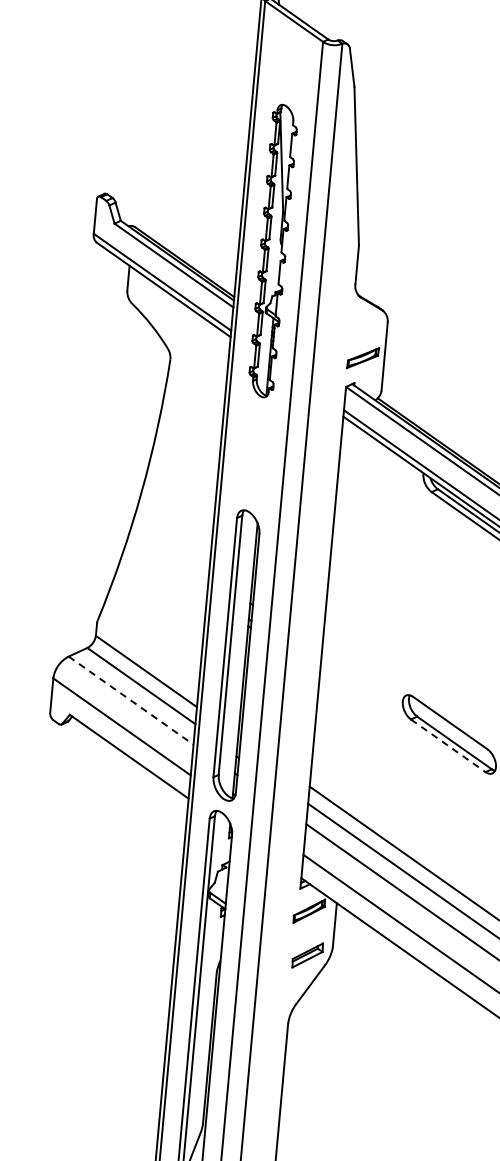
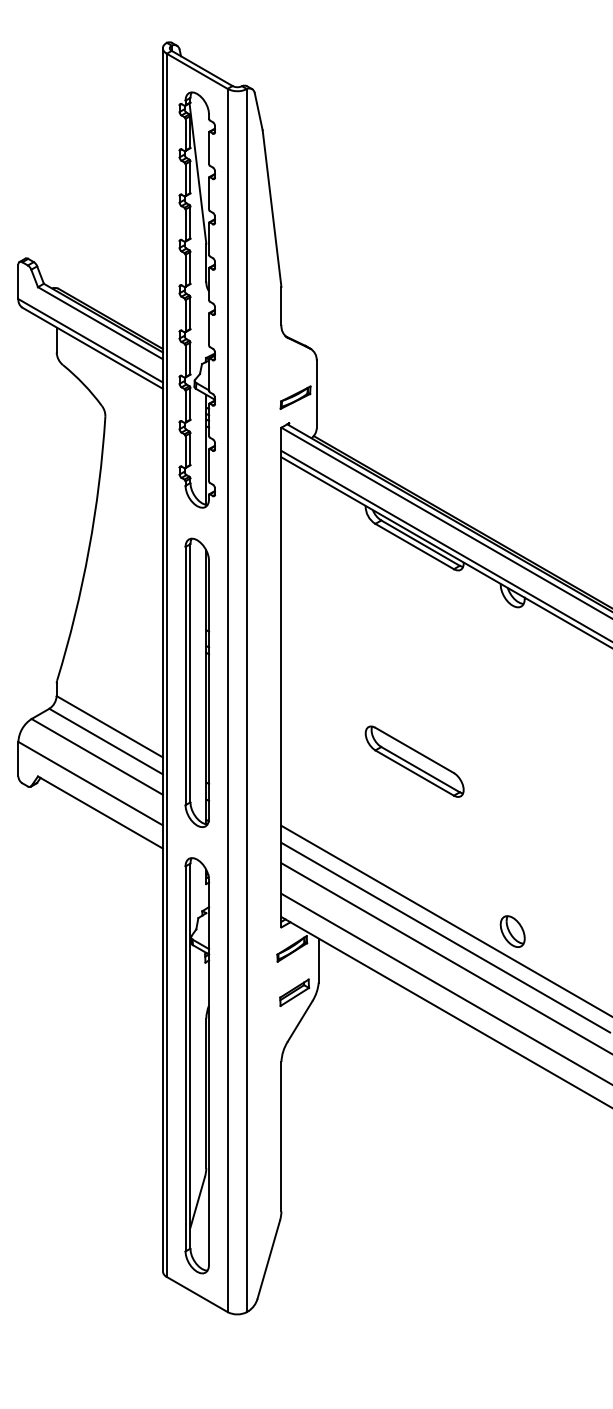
part: (272, 250) -> (196, 299), size x1.43
part: (236, 655) -> (197, 682), moved
line: (131, 700) -> (97, 756), dashed -> solid
line: (449, 746) -> (415, 773), dashed -> solid

